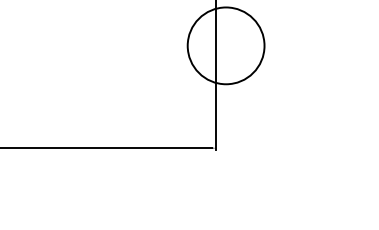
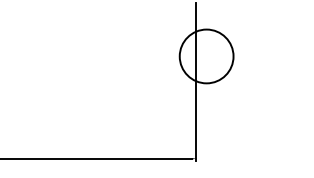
circle: (225, 45) -> (206, 56), size x0.7

